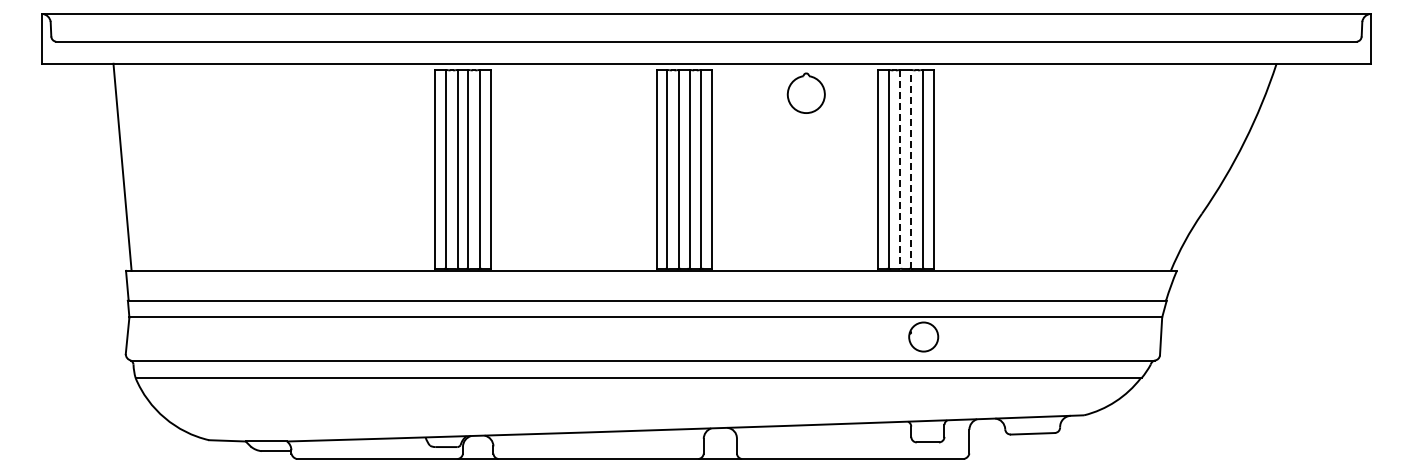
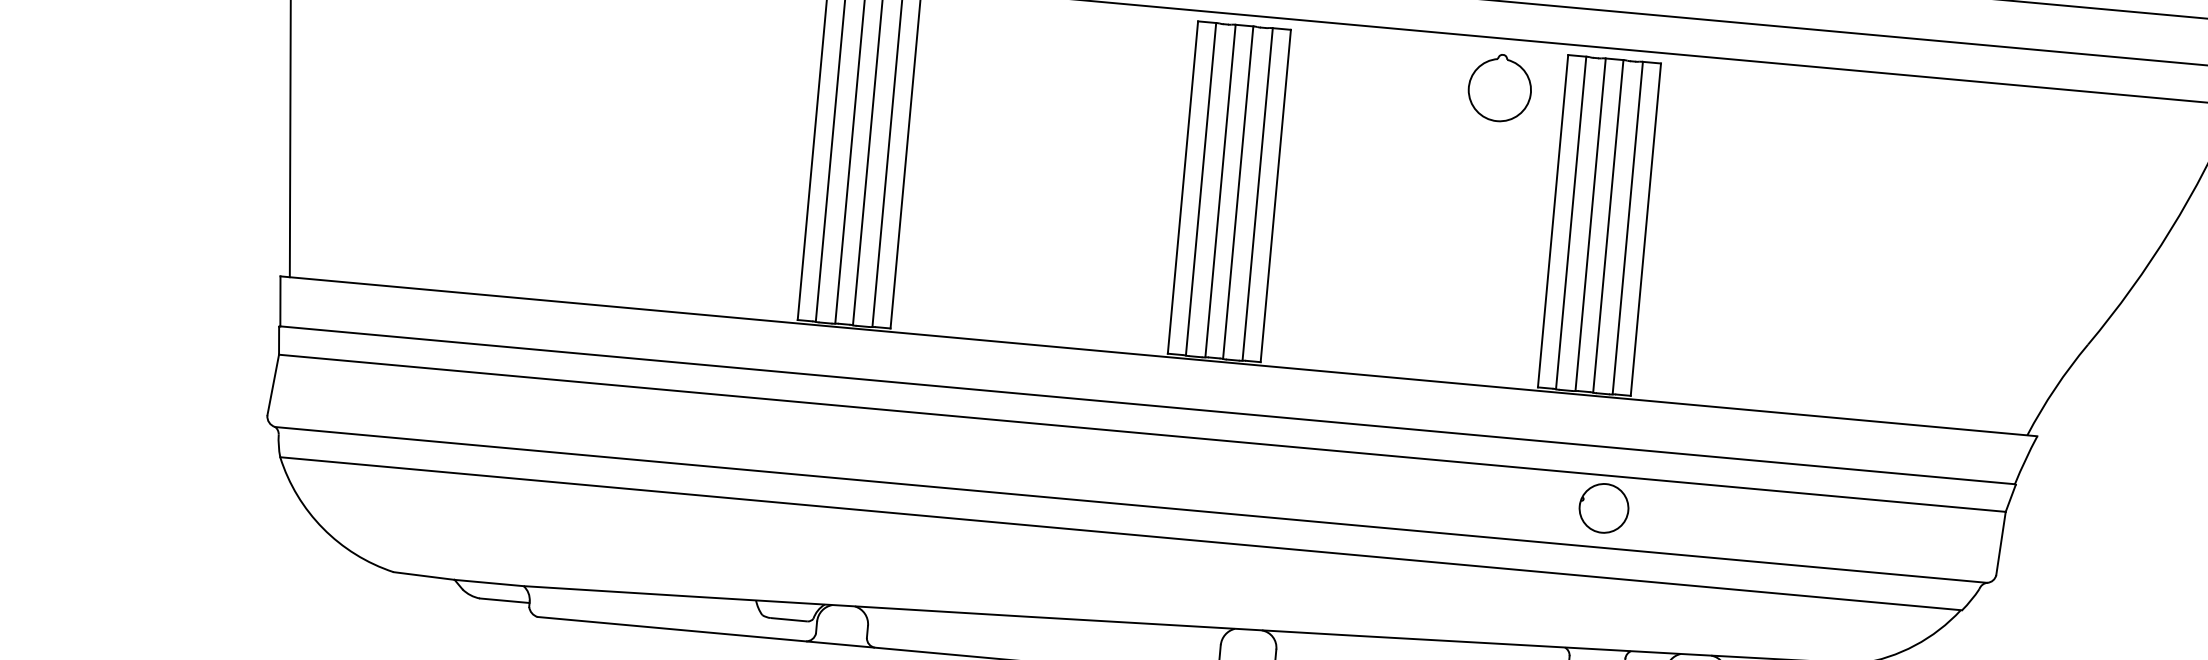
part: (805, 92) -> (1498, 86), moved
line: (911, 169) -> (1609, 226), dashed -> solid
line: (900, 170) -> (1590, 226), dashed -> solid

